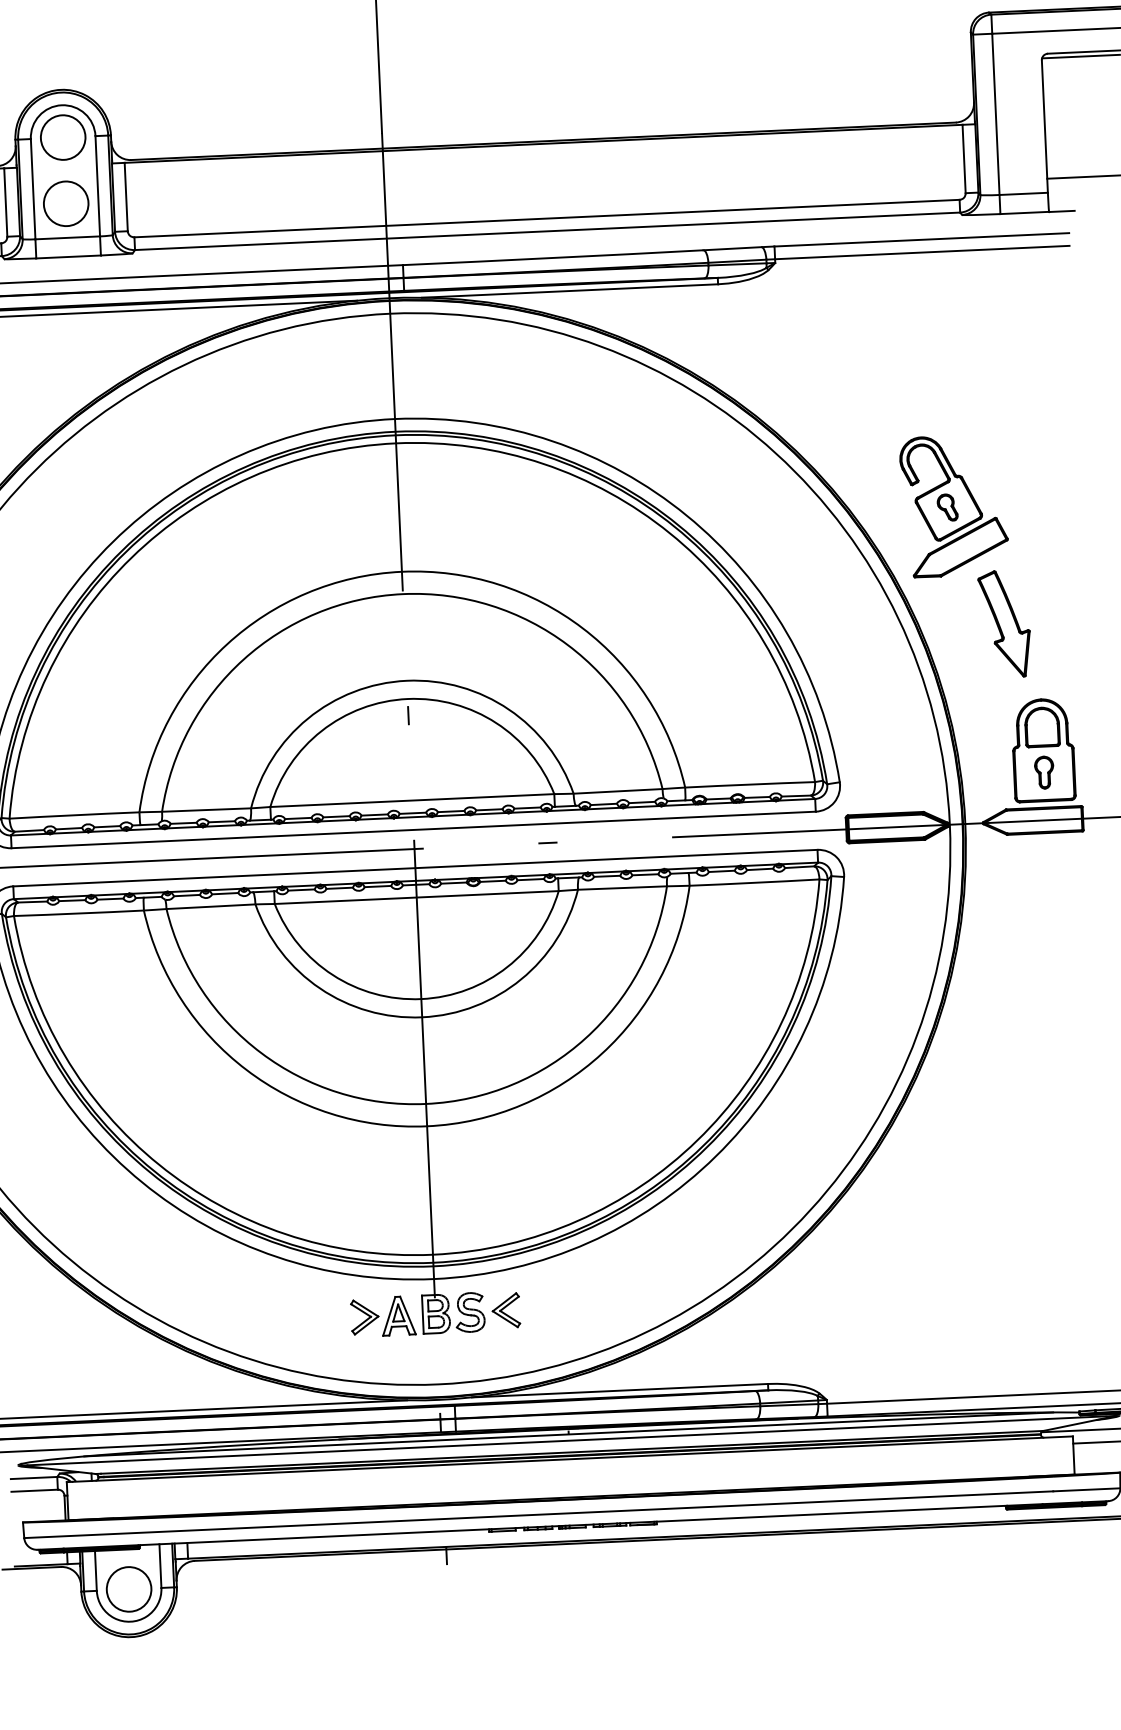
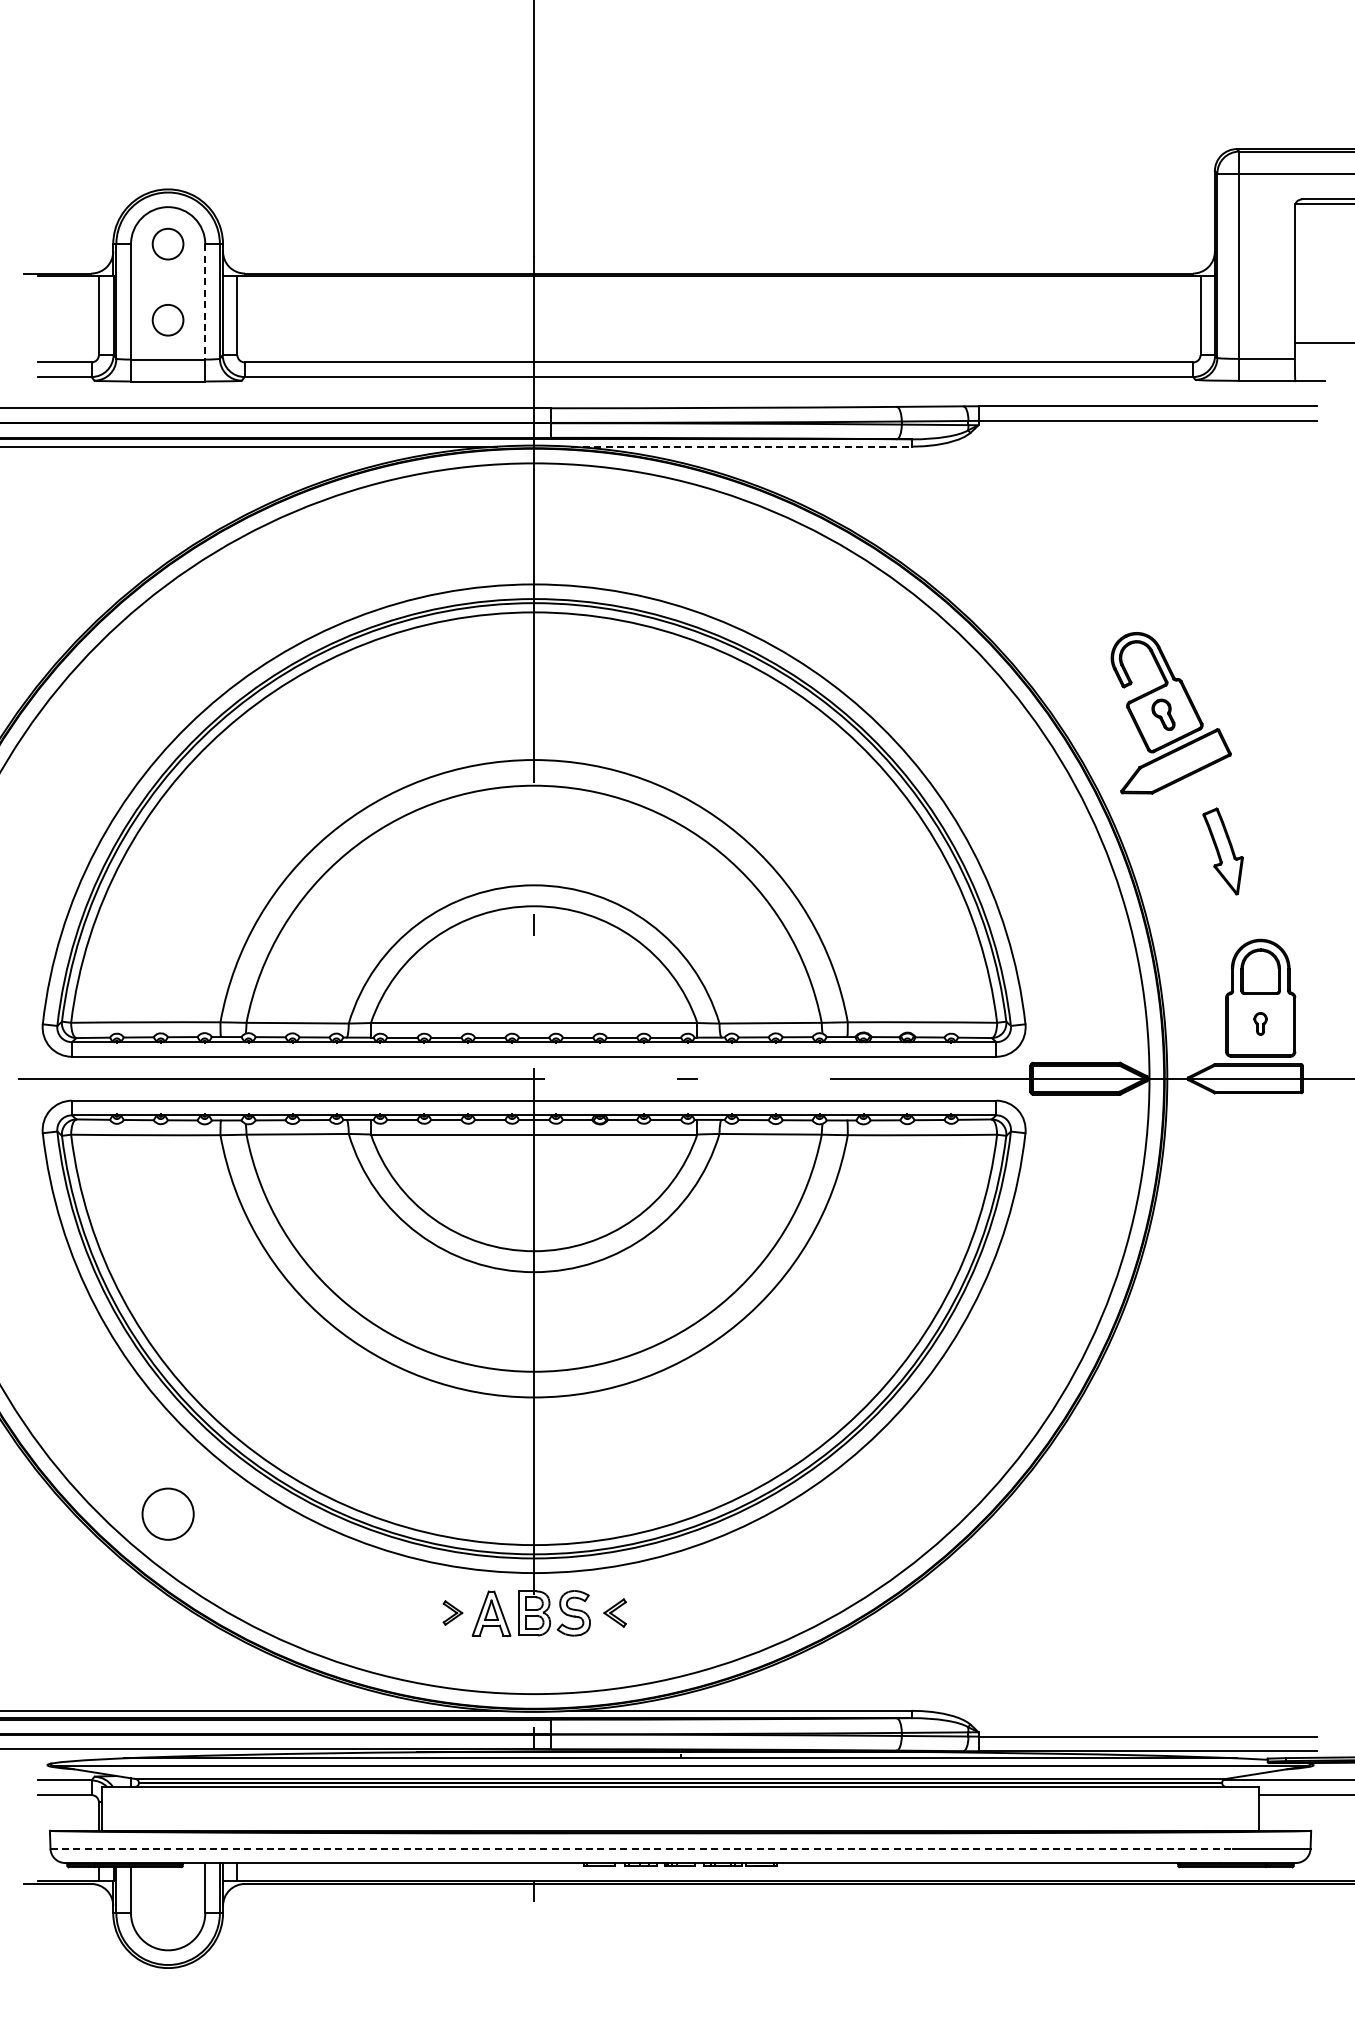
circle: (62, 136) -> (167, 243), size x0.6
line: (97, 185) -> (205, 301), solid -> dashed
circle: (65, 203) -> (167, 319), size x0.6
line: (570, 290) -> (742, 446), solid -> dashed
part: (1005, 624) -> (1223, 851), size x0.7
part: (1044, 772) -> (1260, 1023), size x0.6
part: (505, 1310) -> (614, 1612), size x0.7
part: (364, 1316) -> (452, 1612), size x0.6
line: (539, 1514) -> (642, 1848), solid -> dashed
circle: (128, 1588) -> (167, 1513), moved

